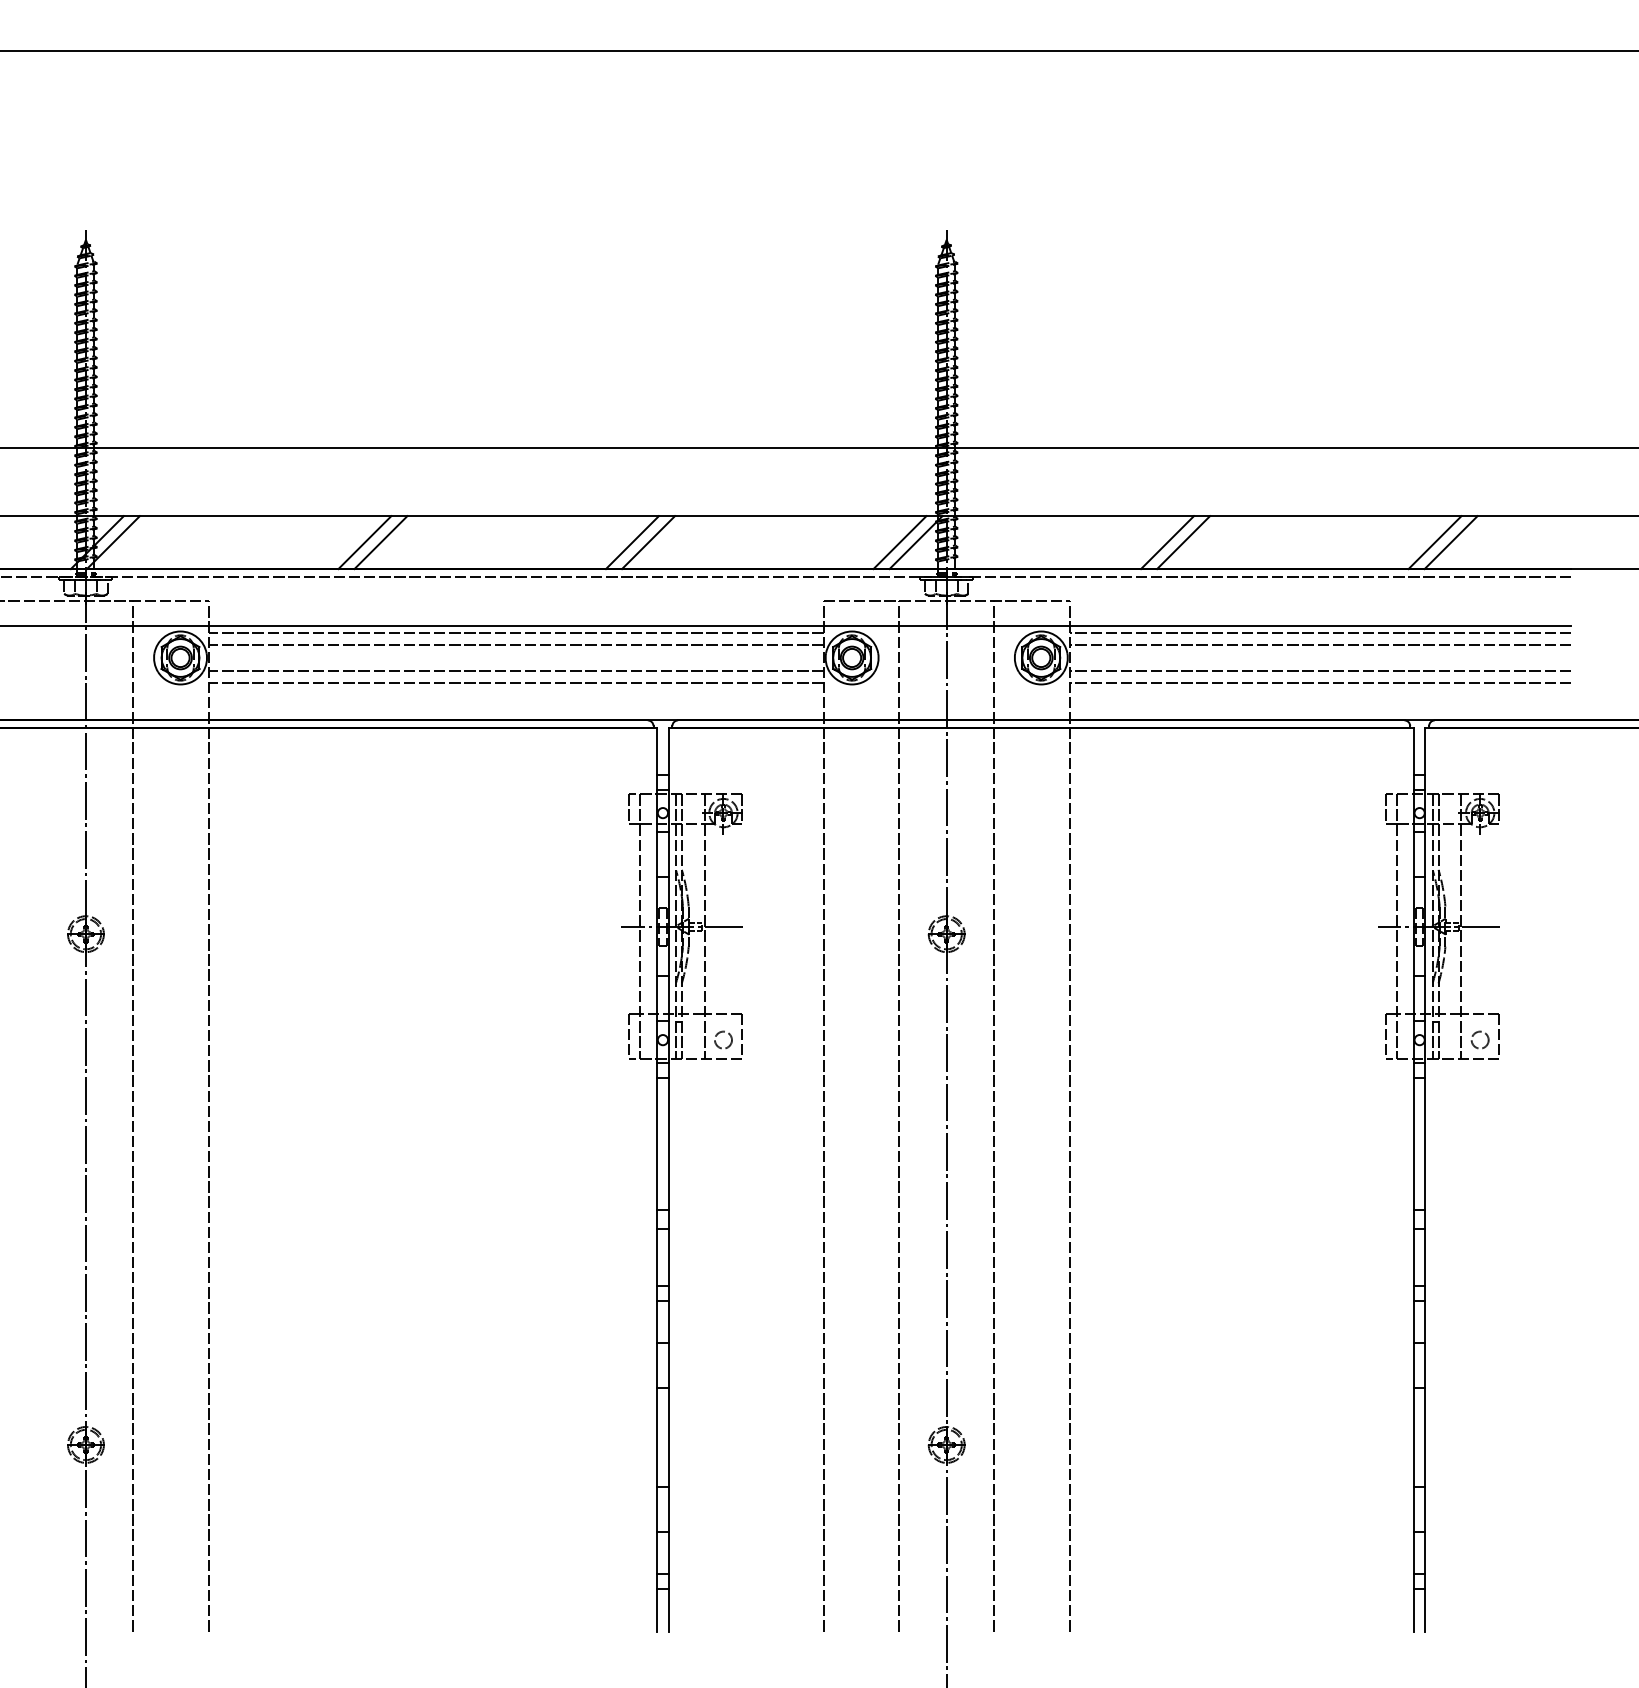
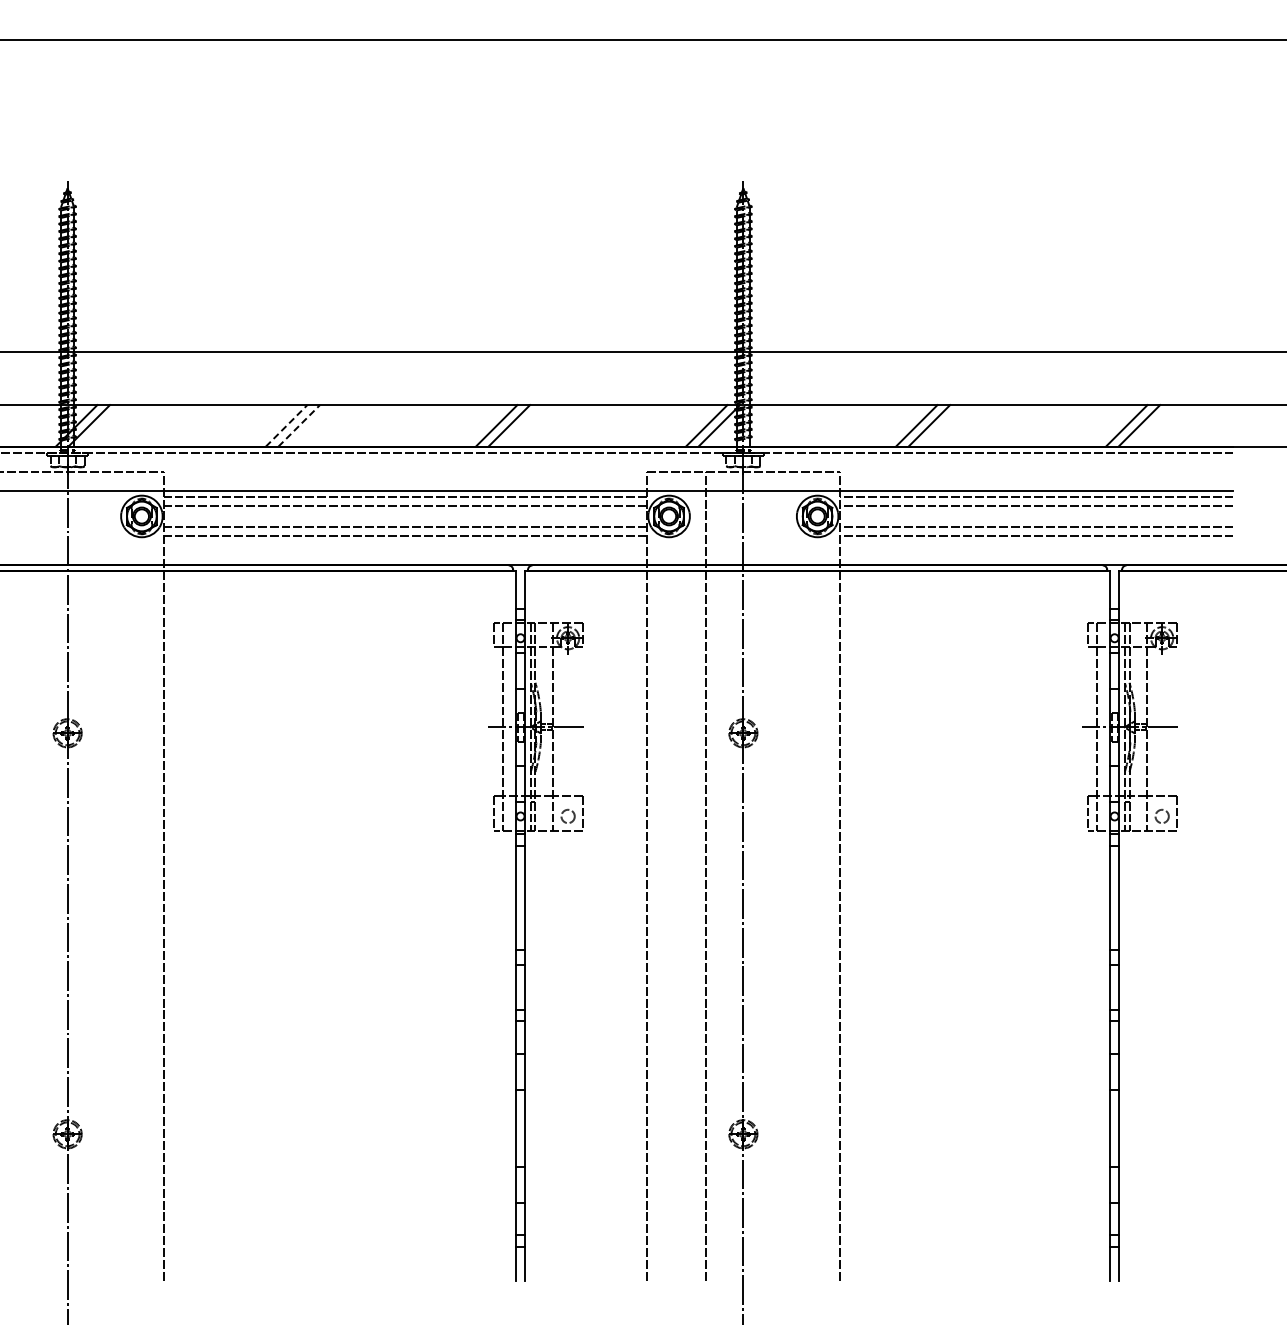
line: (364, 542) -> (286, 425), solid -> dashed
line: (381, 542) -> (299, 425), solid -> dashed
line: (132, 1115) -> (104, 875), removed
line: (994, 1115) -> (780, 875), removed

